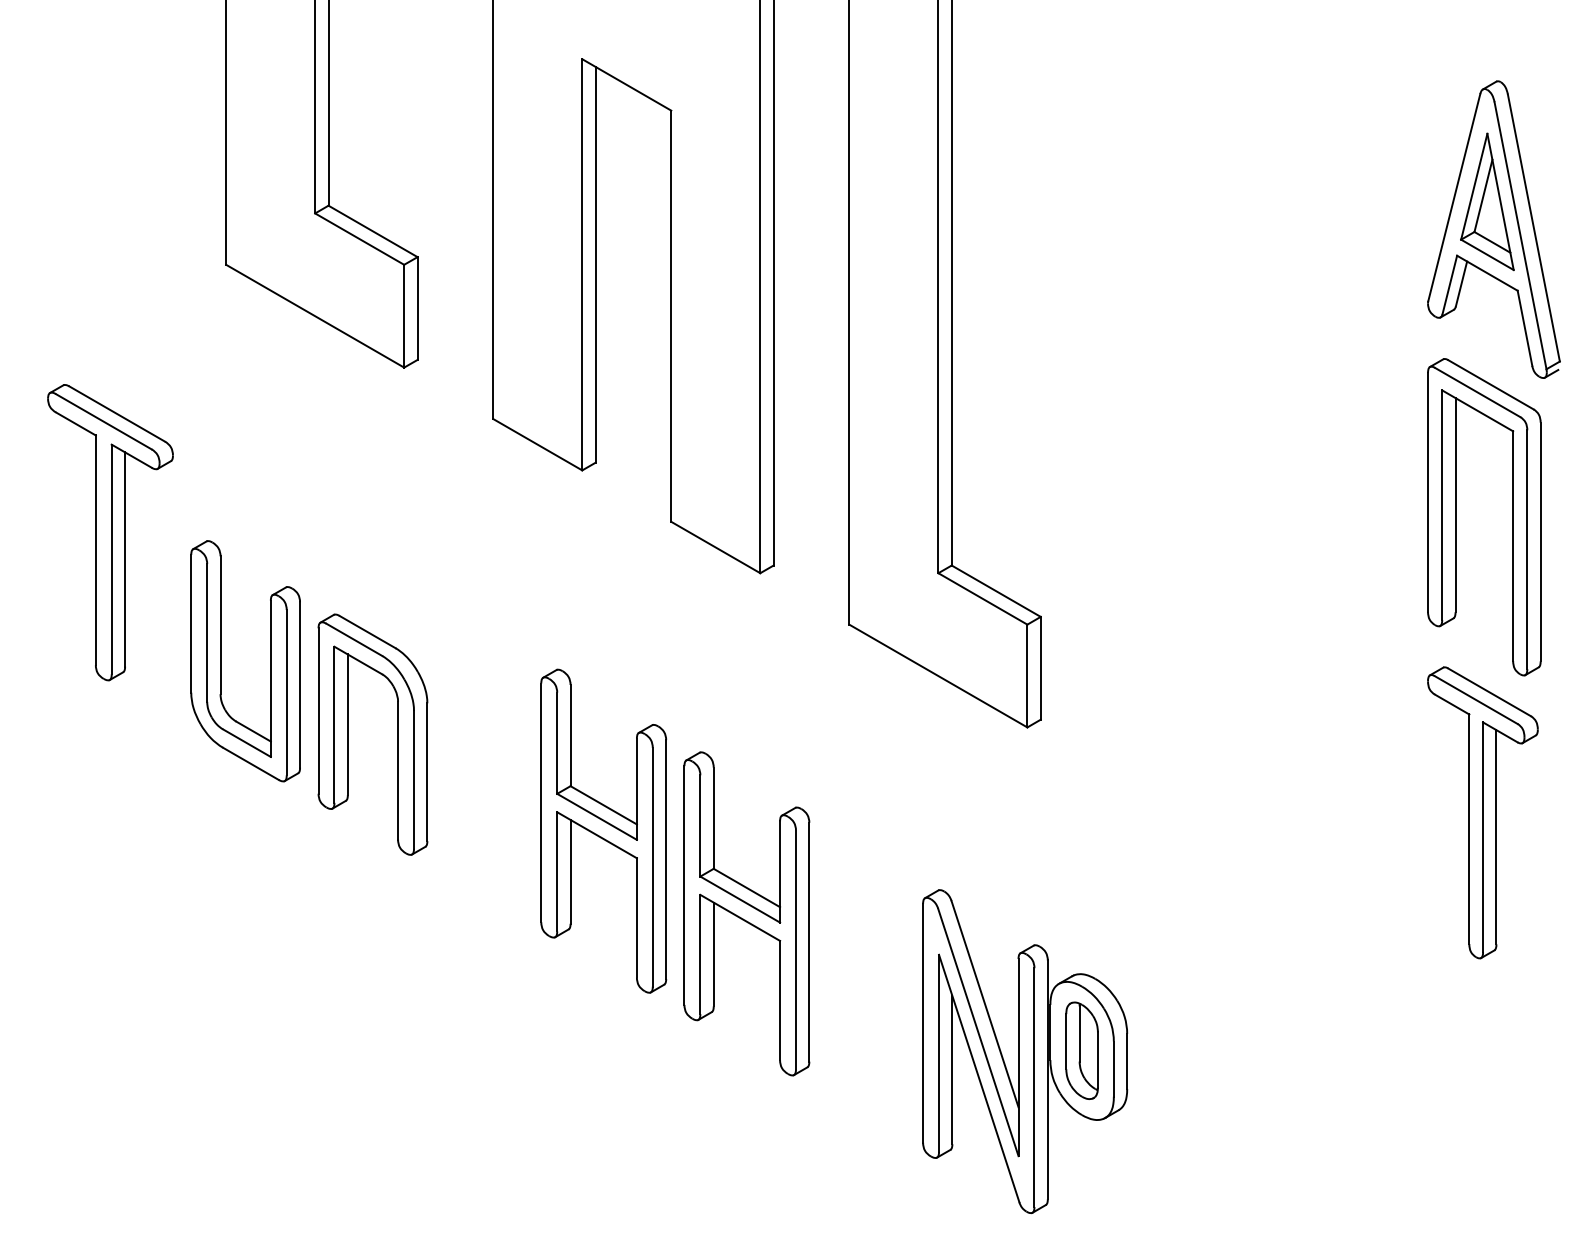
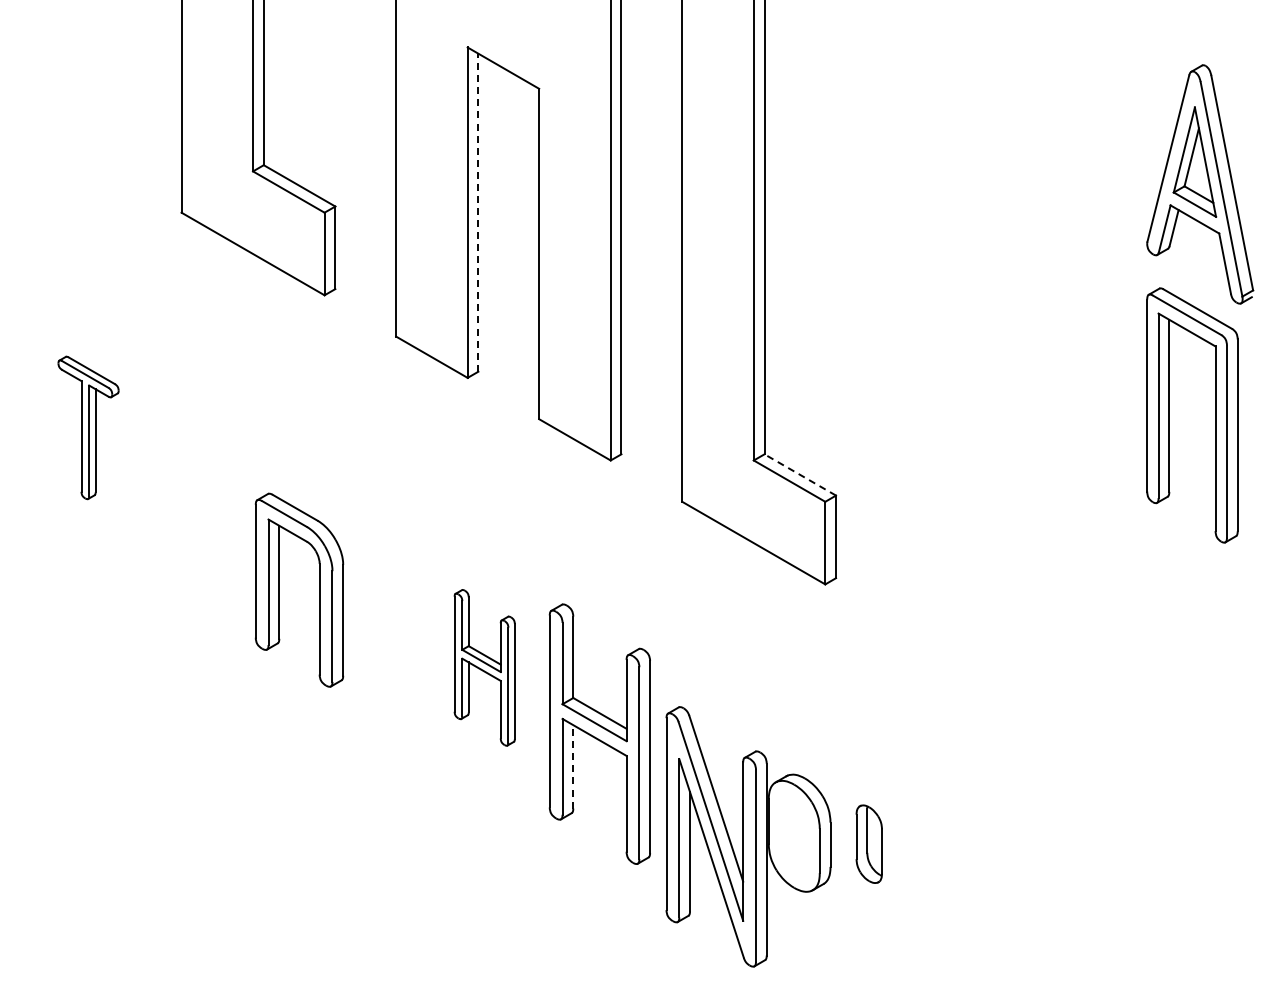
line: (595, 264) -> (478, 212), solid -> dashed
part: (110, 532) -> (88, 427), size x0.6
line: (995, 590) -> (799, 474), solid -> dashed
part: (221, 660) -> (177, 530), removed
part: (1483, 812) -> (1191, 652), removed
part: (603, 830) -> (484, 667), size x0.6
line: (713, 954) -> (573, 766), solid -> dashed
part: (1025, 1051) -> (748, 836), moved

